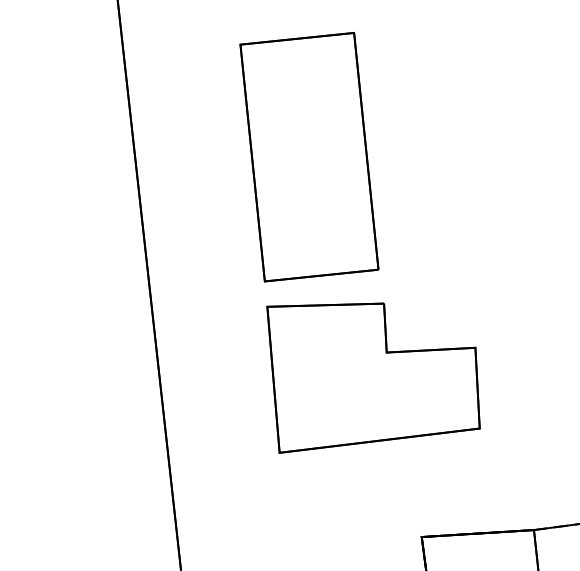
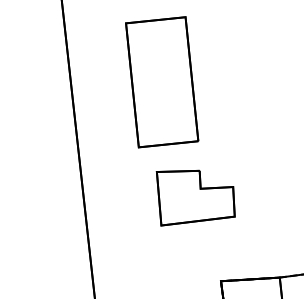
part: (373, 379) -> (195, 198), size x0.7

